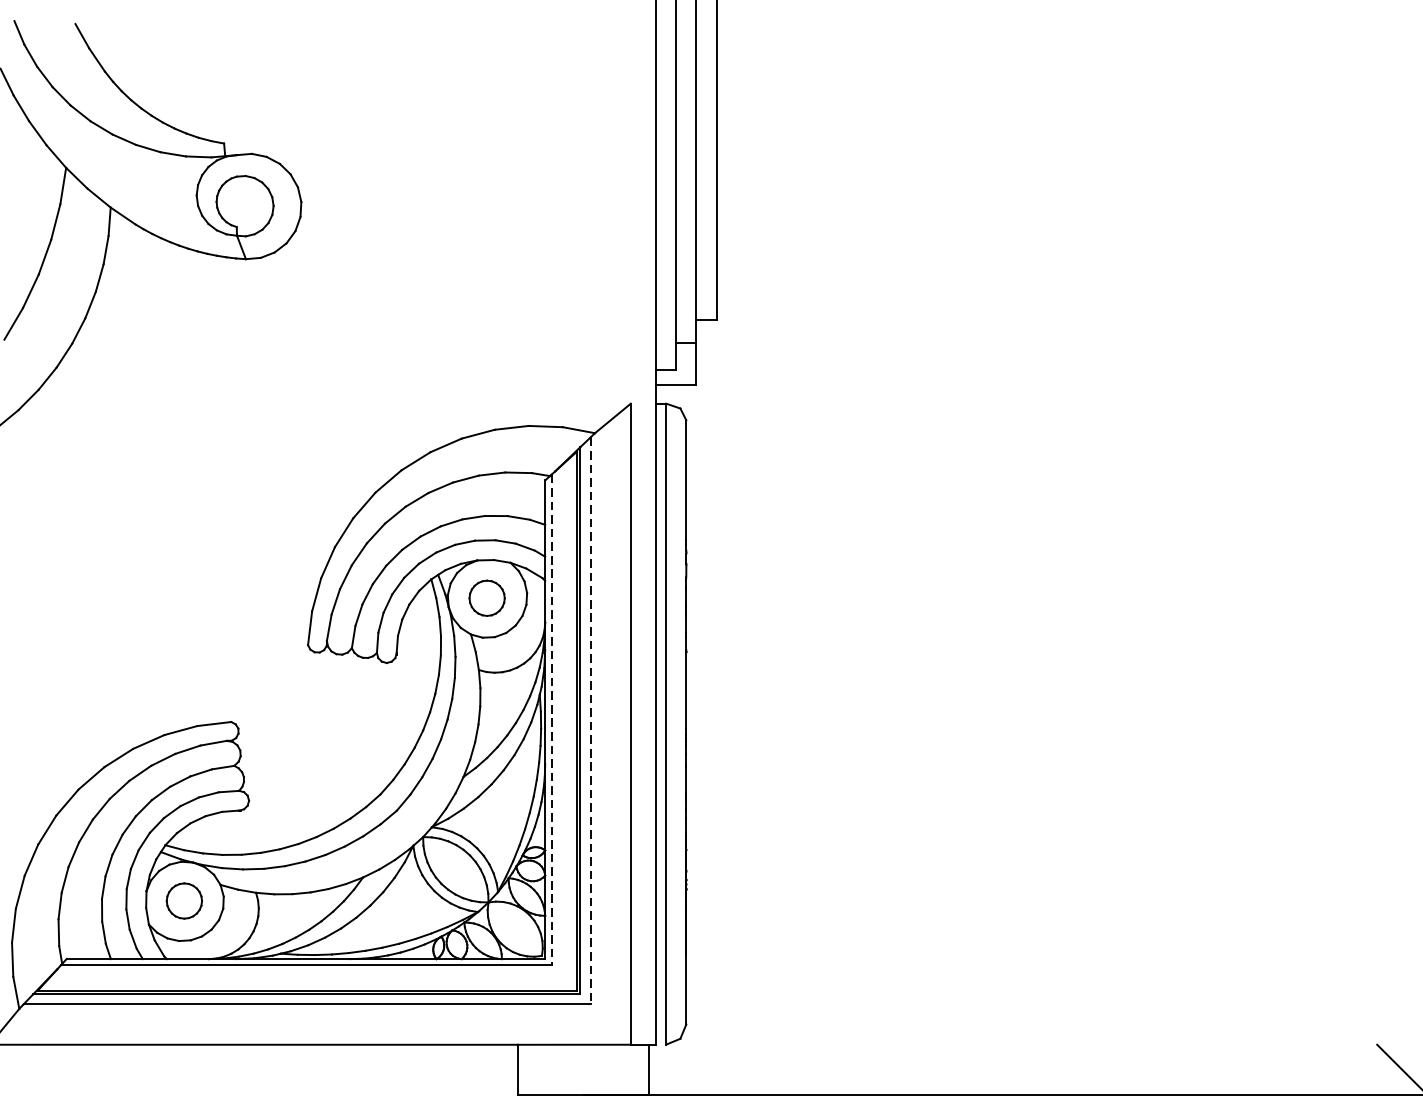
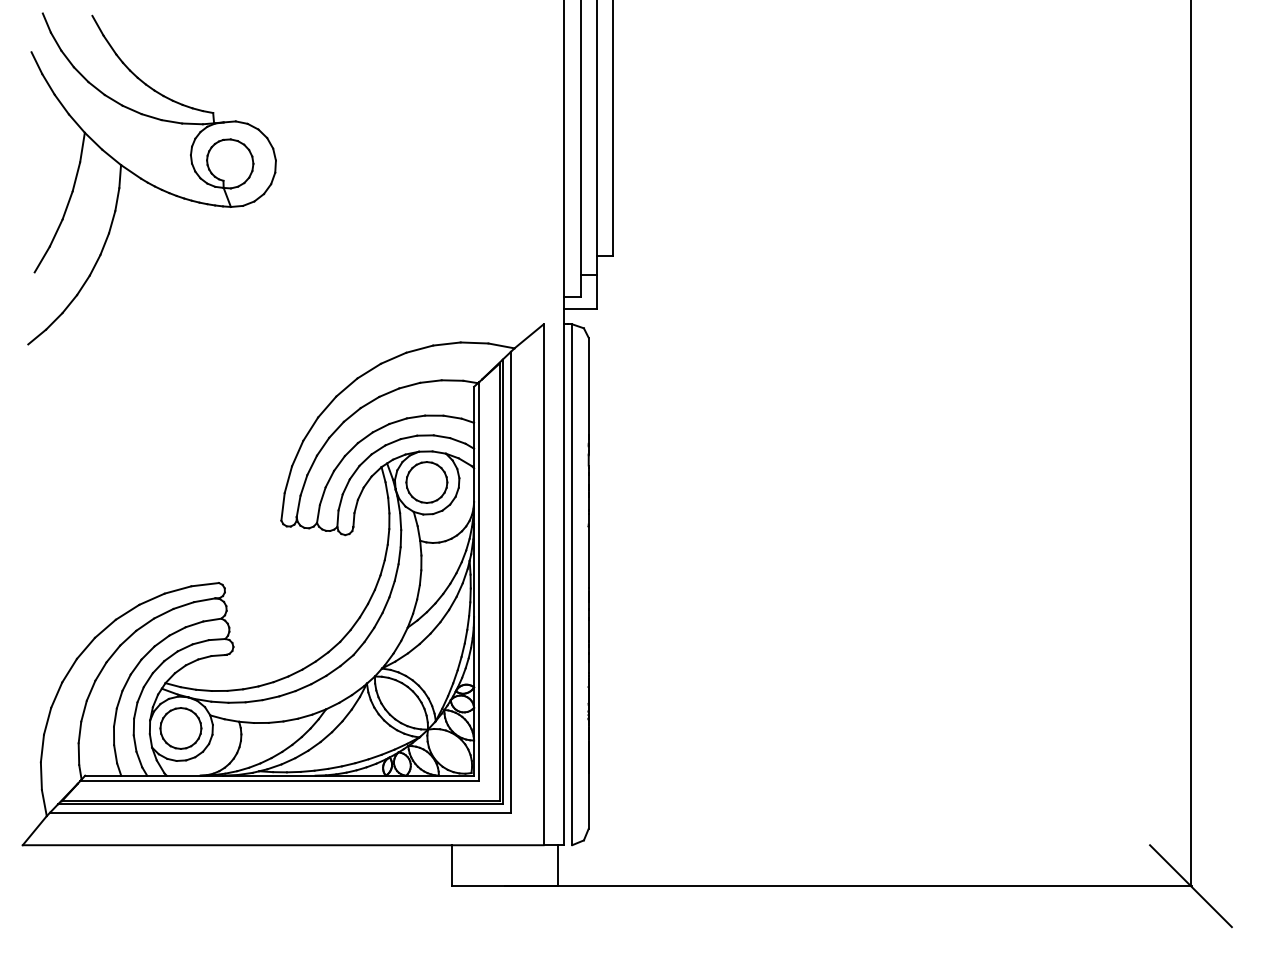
part: (486, 598) -> (426, 482), size x1.43
line: (551, 720) -> (479, 581), dashed -> solid
line: (590, 721) -> (510, 582), dashed -> solid
part: (183, 901) -> (180, 728), size x1.43

